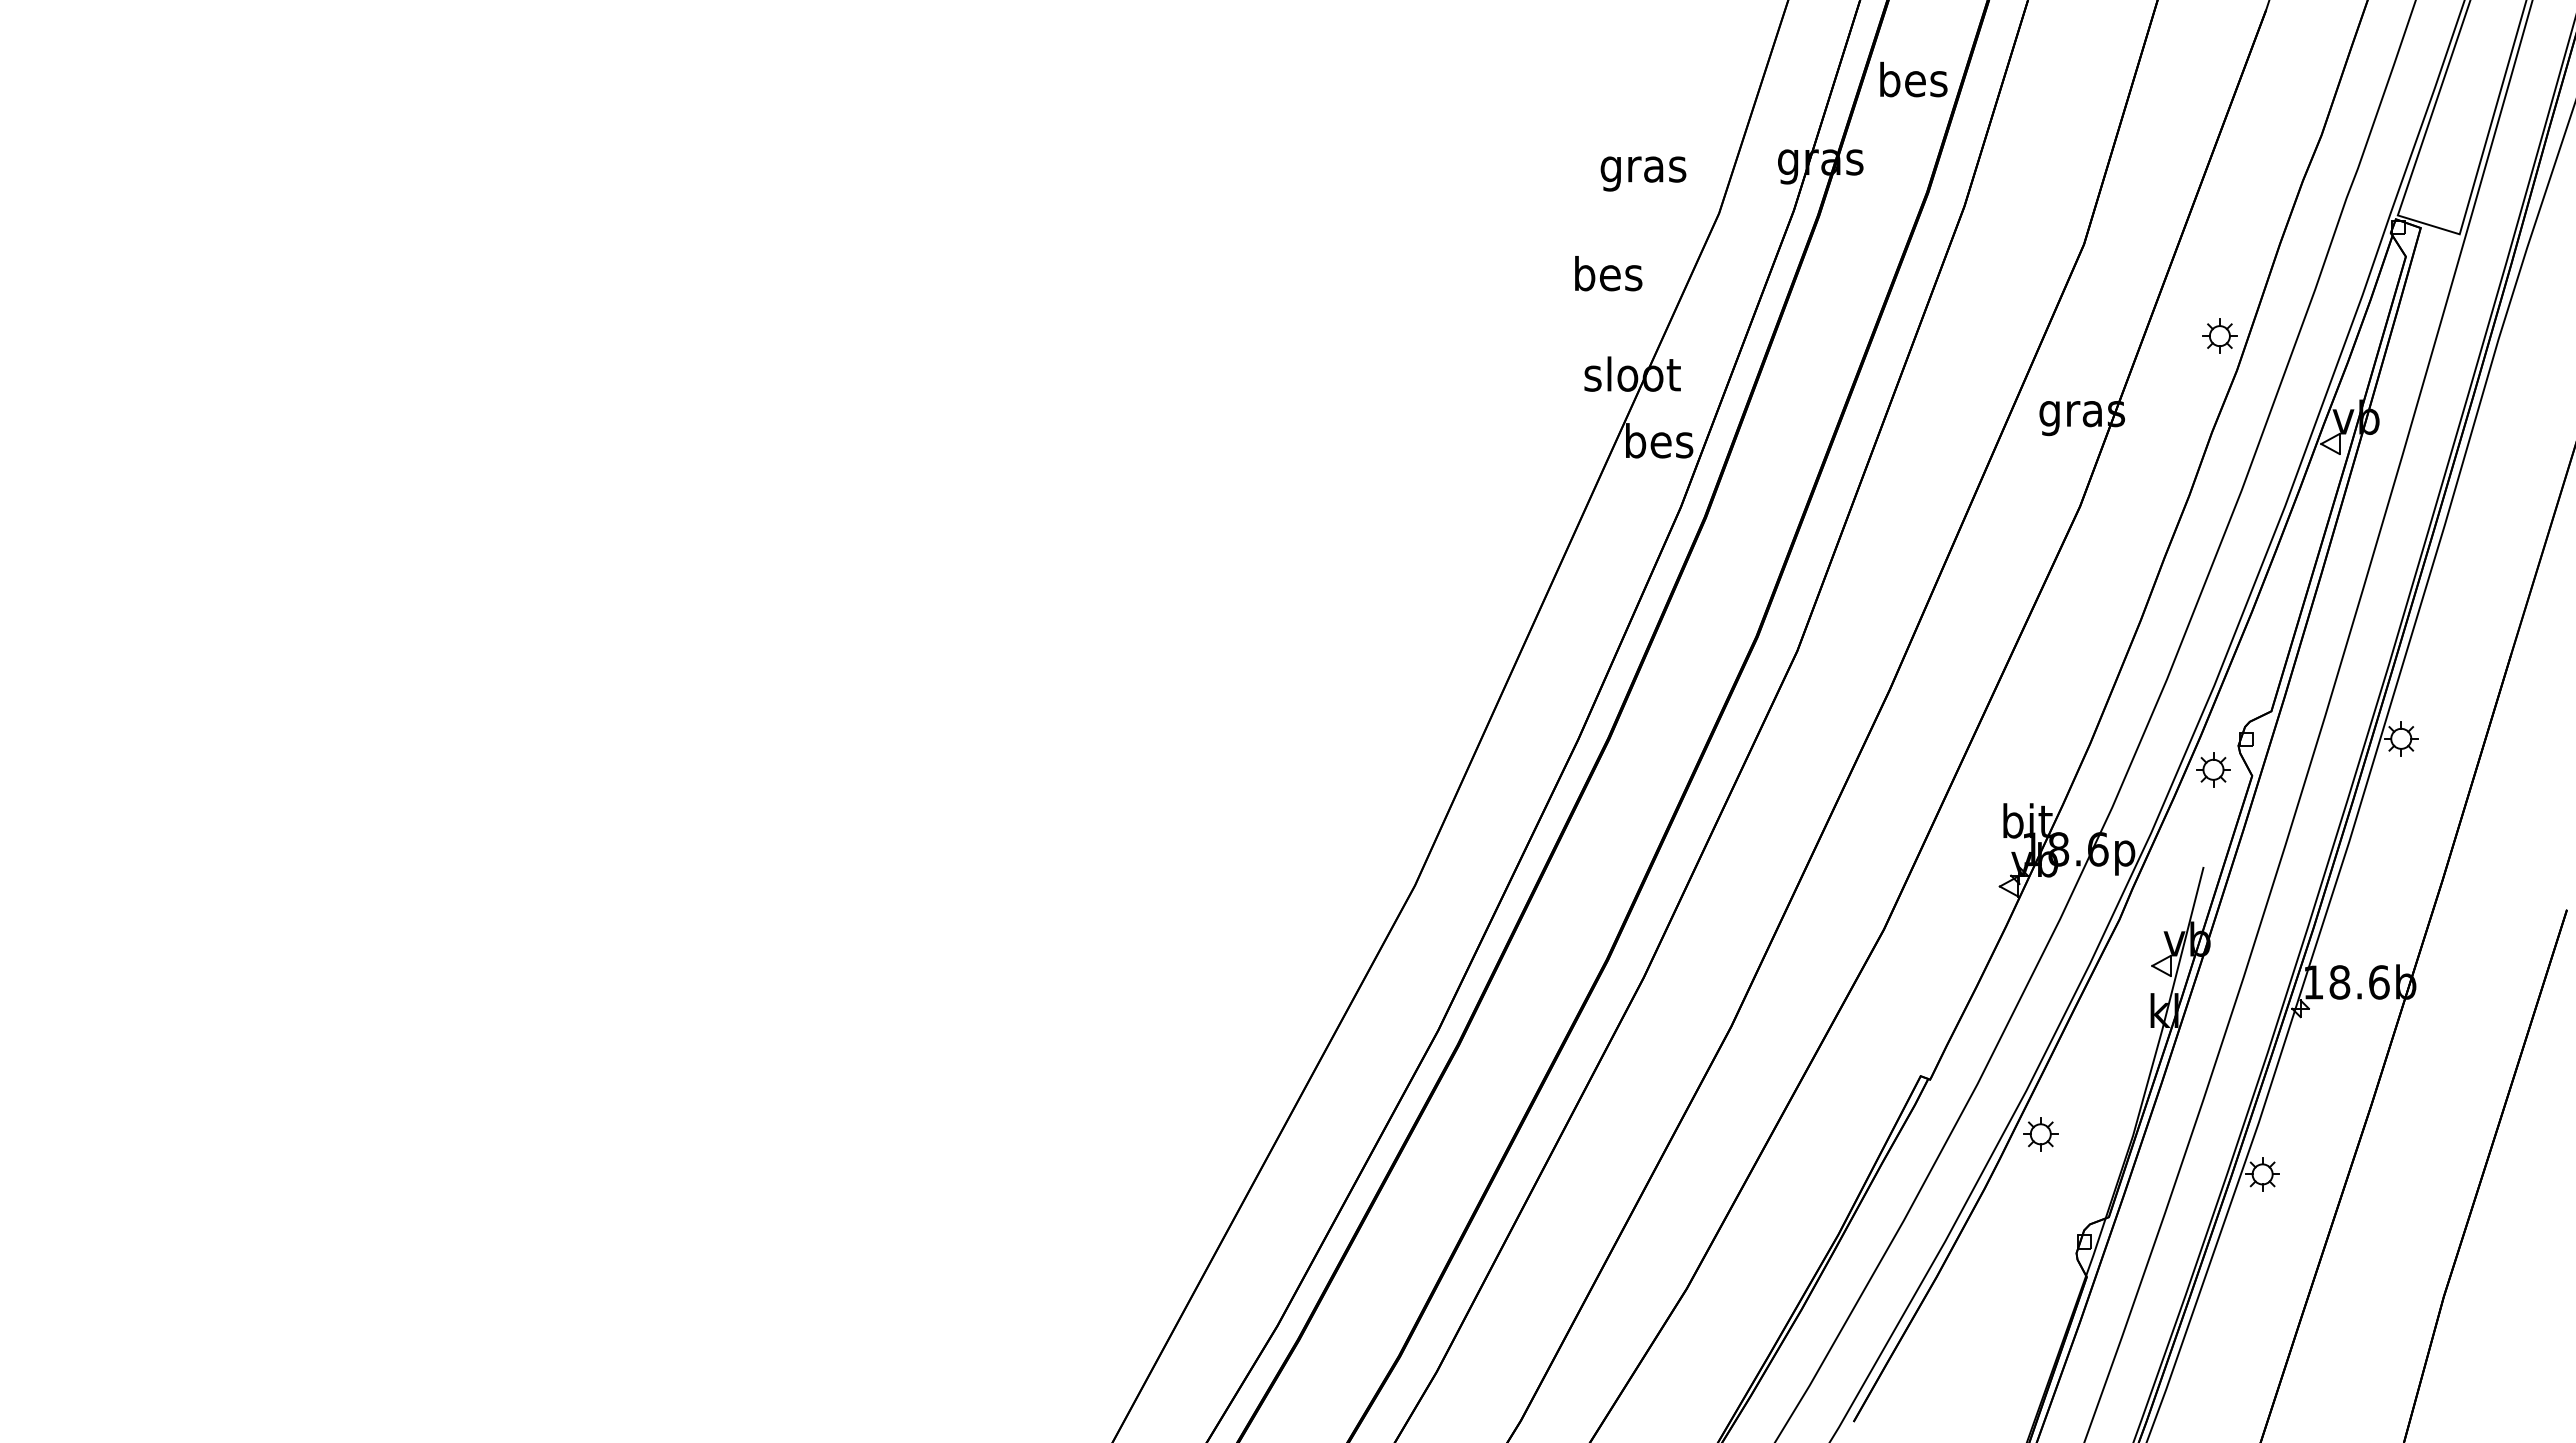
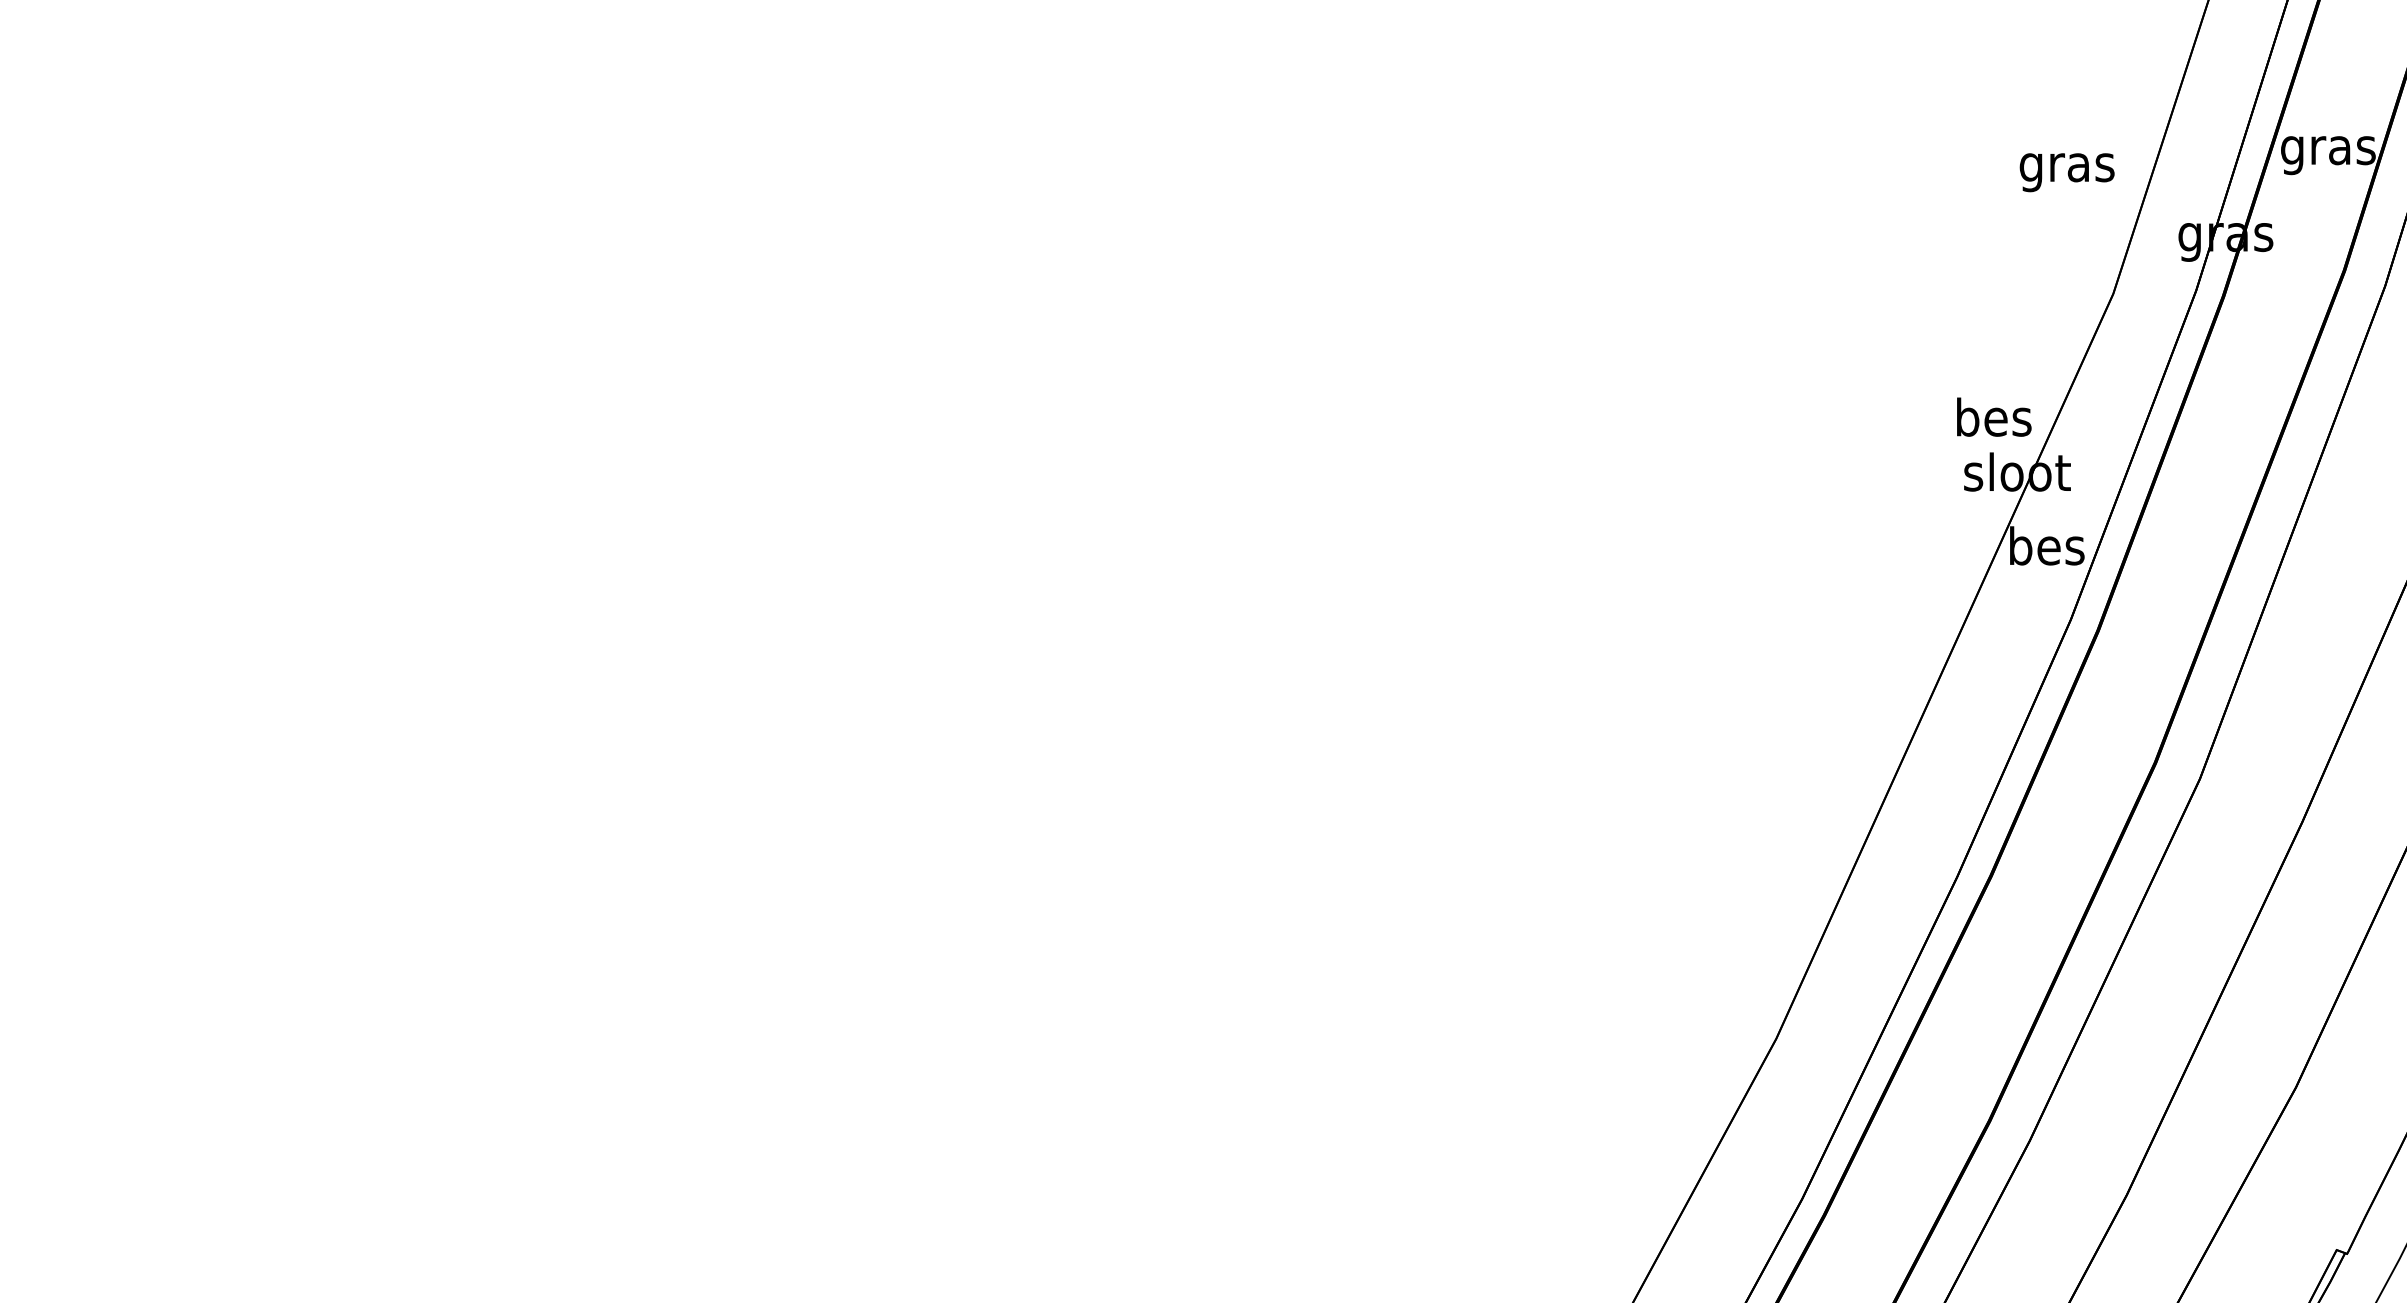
text: (1912, 83) -> (2327, 149), bes -> gras
text: (1643, 173) -> (2067, 172), moved
text: (1608, 273) -> (1994, 417), moved

